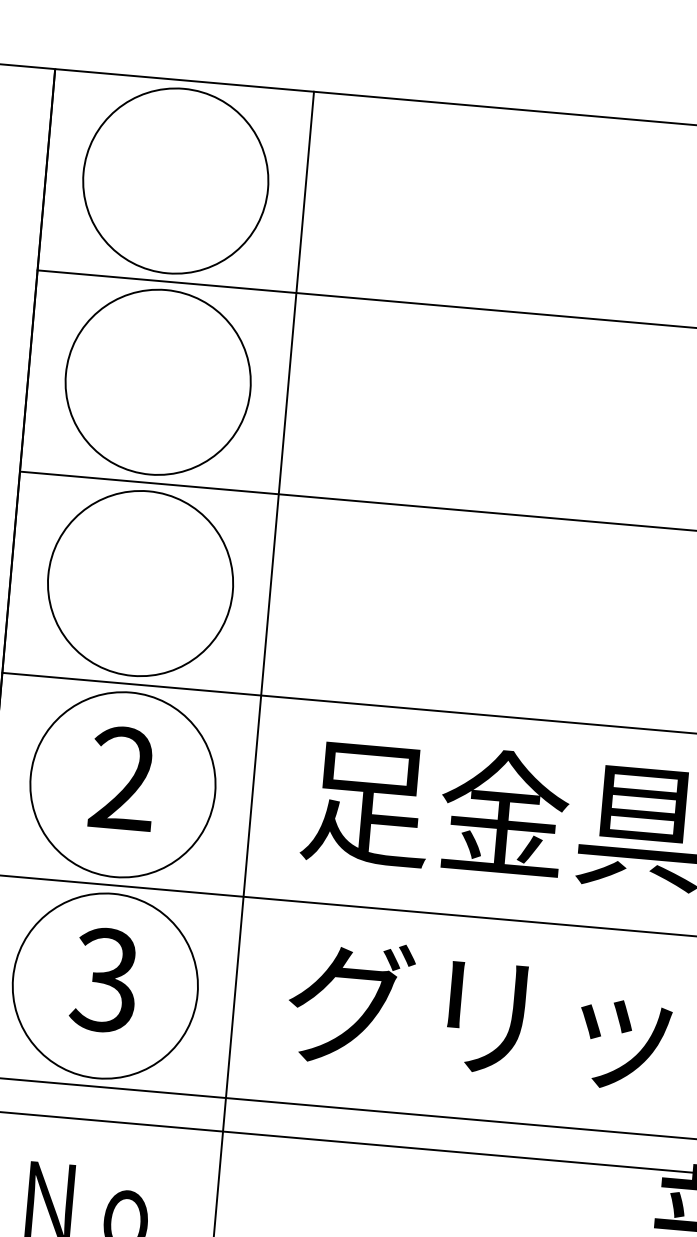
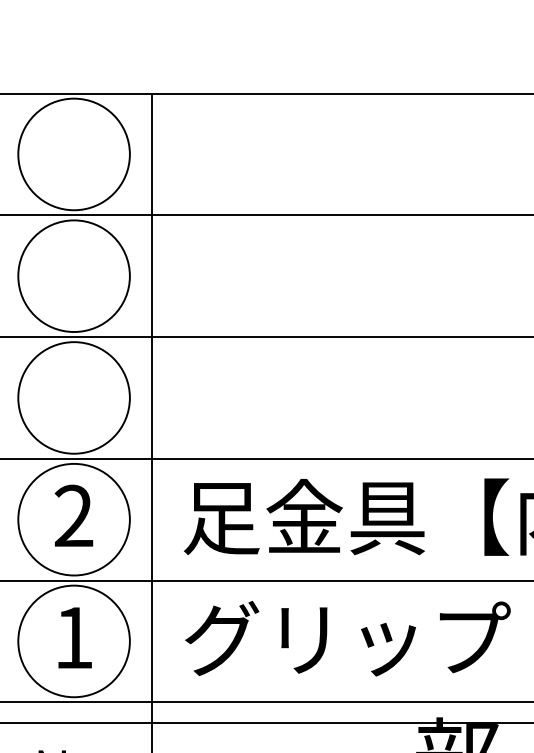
text: (104, 979) -> (73, 637), 3 -> 1

